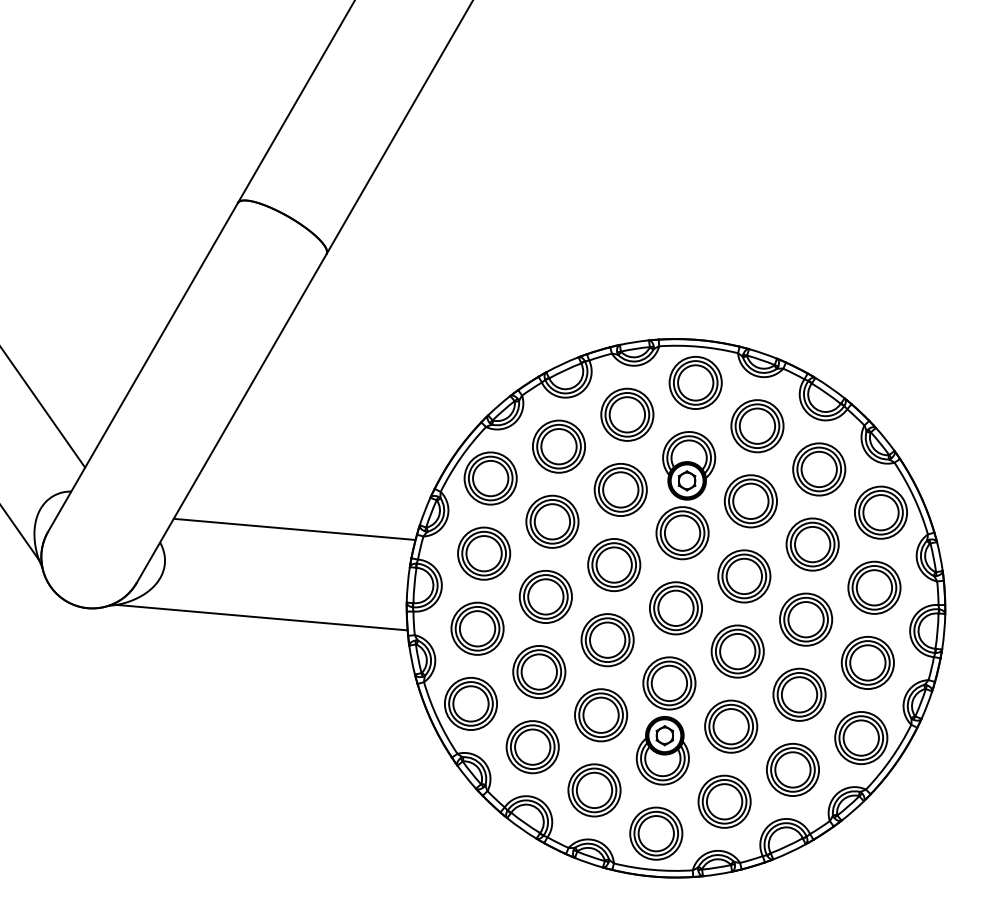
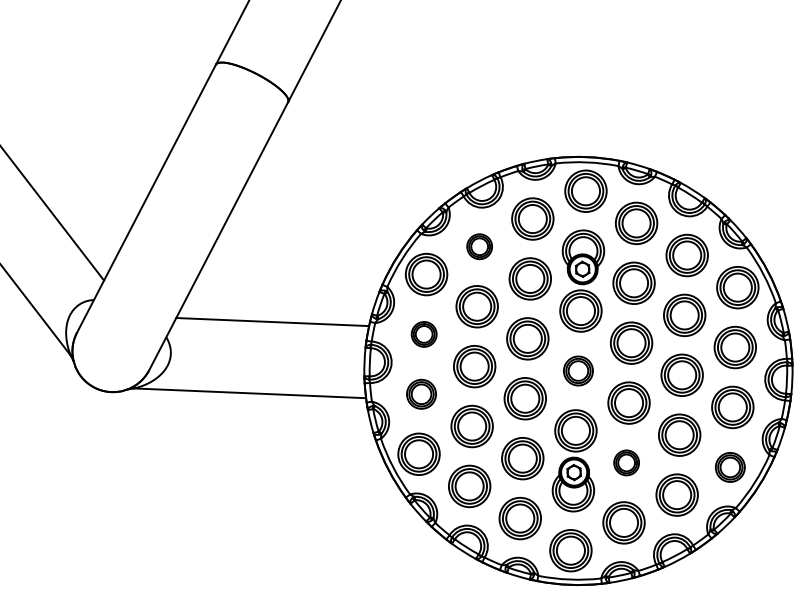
part: (558, 446) -> (479, 246), size x0.6
part: (484, 553) -> (424, 334), size x0.6
part: (675, 608) -> (578, 371), size x0.7
part: (477, 628) -> (421, 394), size x0.7
part: (731, 726) -> (626, 462), size x0.6
part: (861, 738) -> (730, 467), size x0.7

